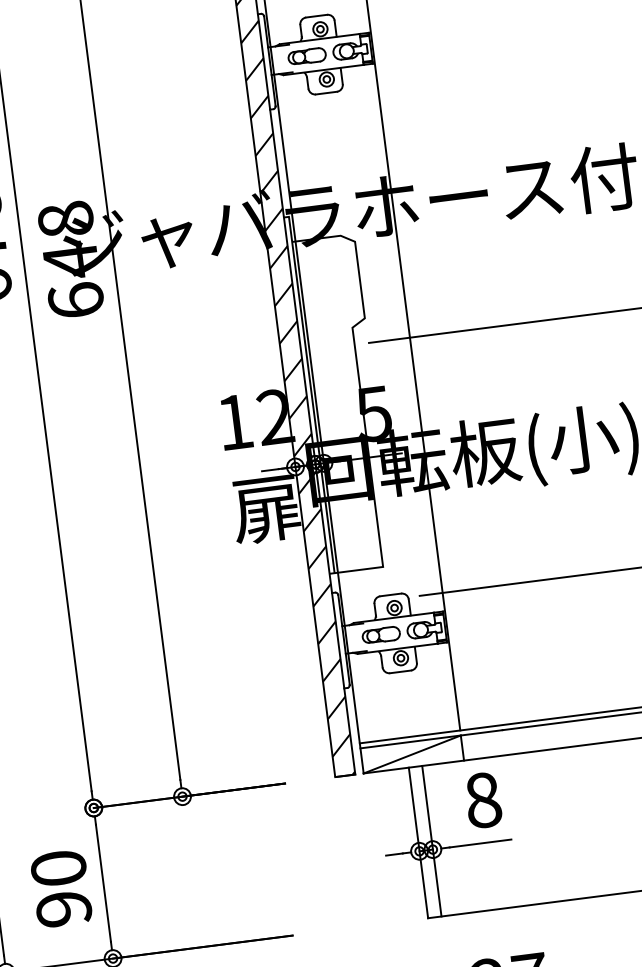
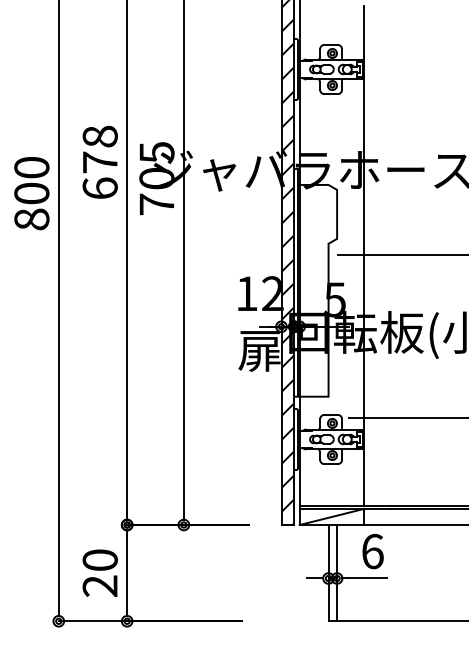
text: (70, 260) -> (156, 178), 648 -> 705
text: (482, 800) -> (372, 551), 8 -> 6
text: (64, 907) -> (100, 585), 90 -> 20

